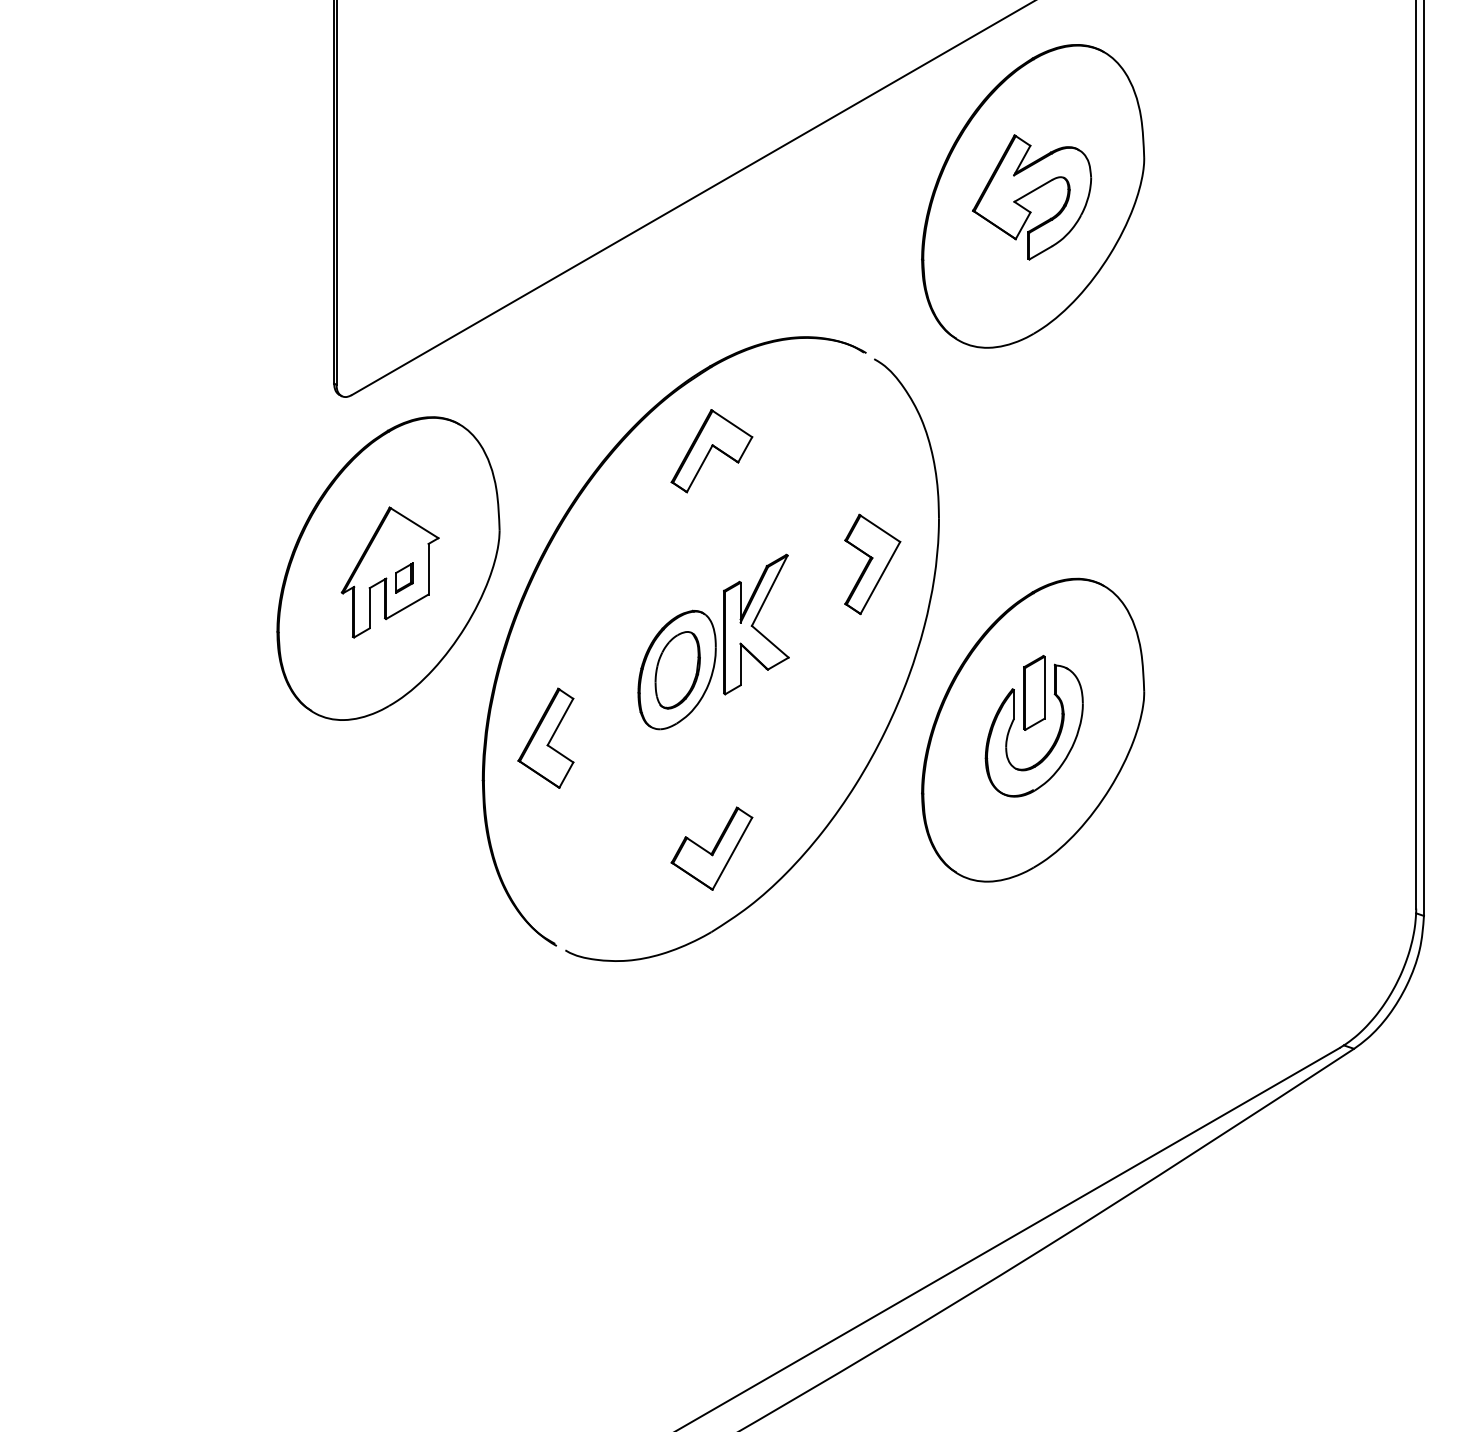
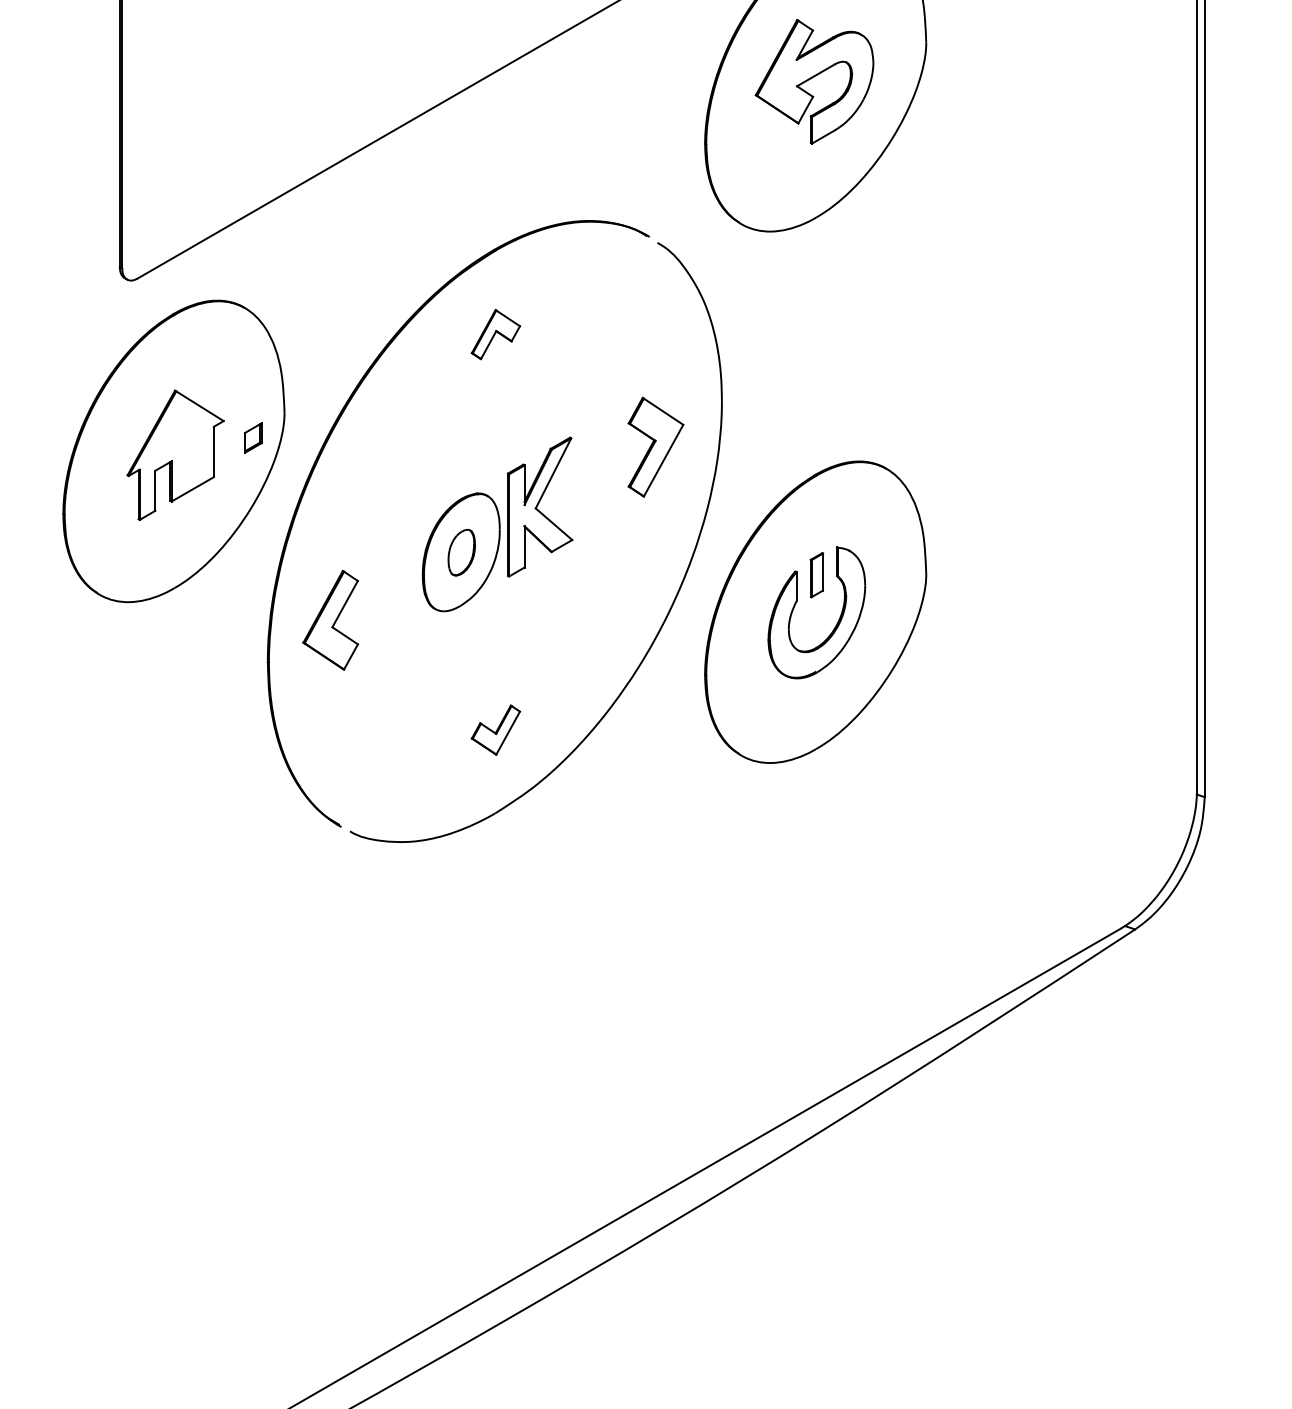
part: (711, 451) -> (495, 334), size x0.6
part: (404, 577) -> (253, 437), moved
part: (677, 670) -> (461, 552), size x0.6
part: (1034, 692) -> (817, 574), size x0.6
part: (711, 848) -> (495, 730), size x0.6

